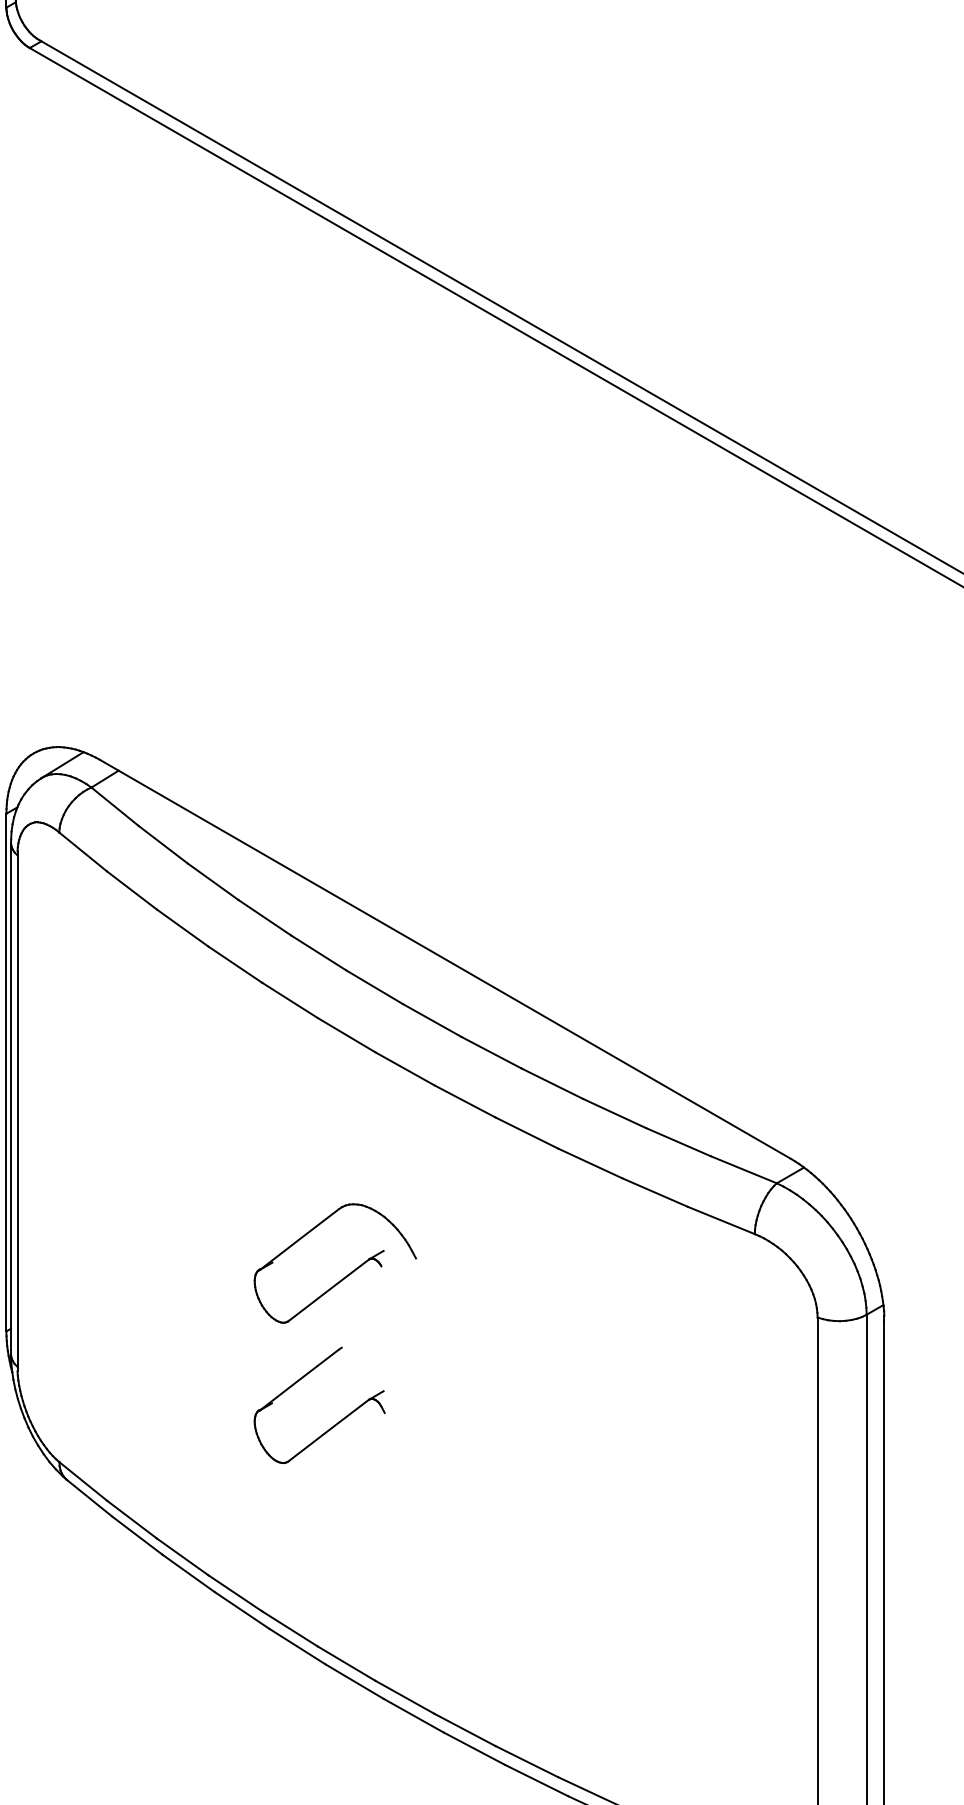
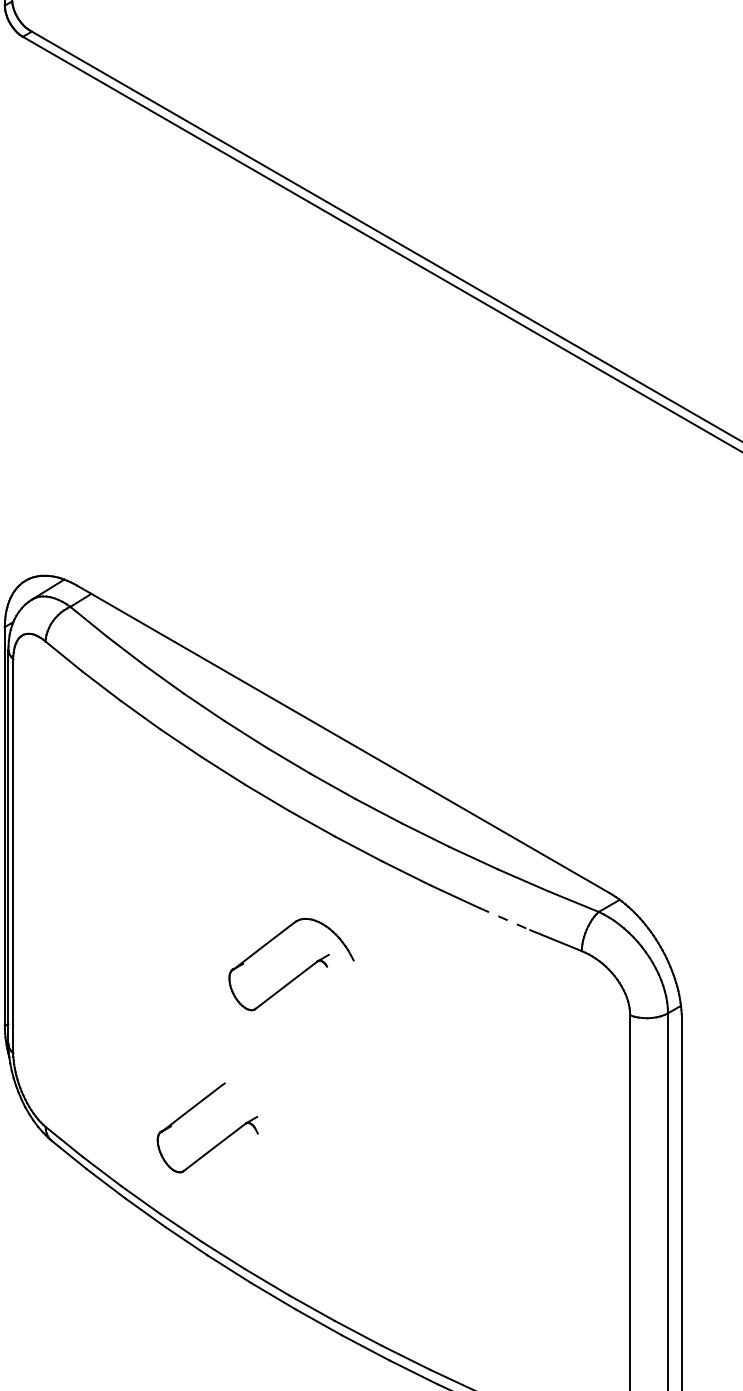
line: (655, 1192) -> (505, 919), solid -> dashed
part: (343, 1277) -> (297, 975), moved
part: (334, 1424) -> (219, 1142), moved

